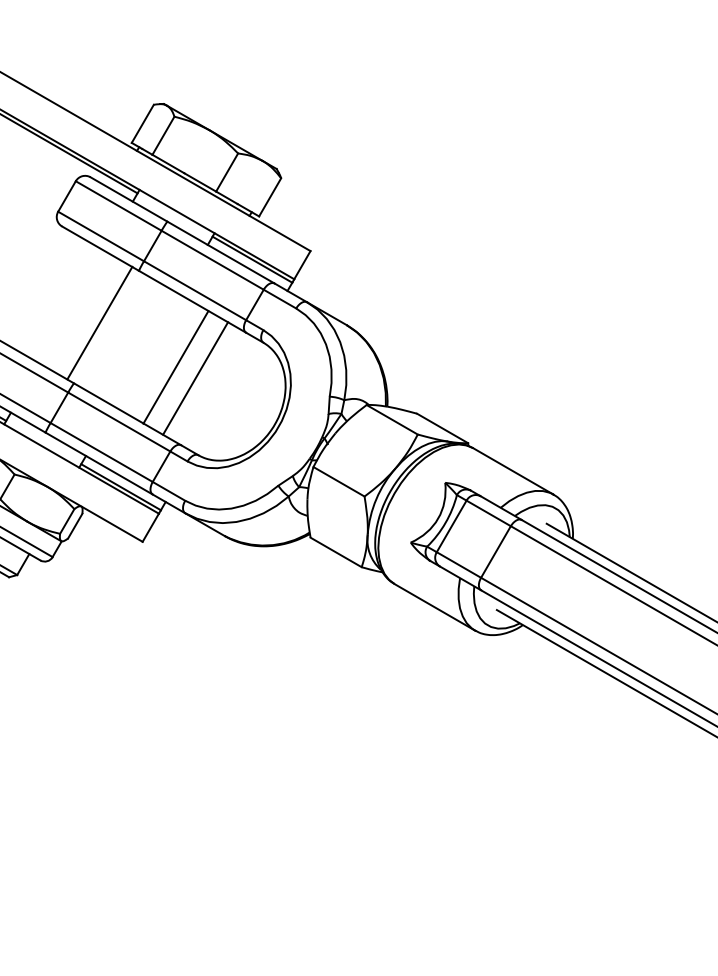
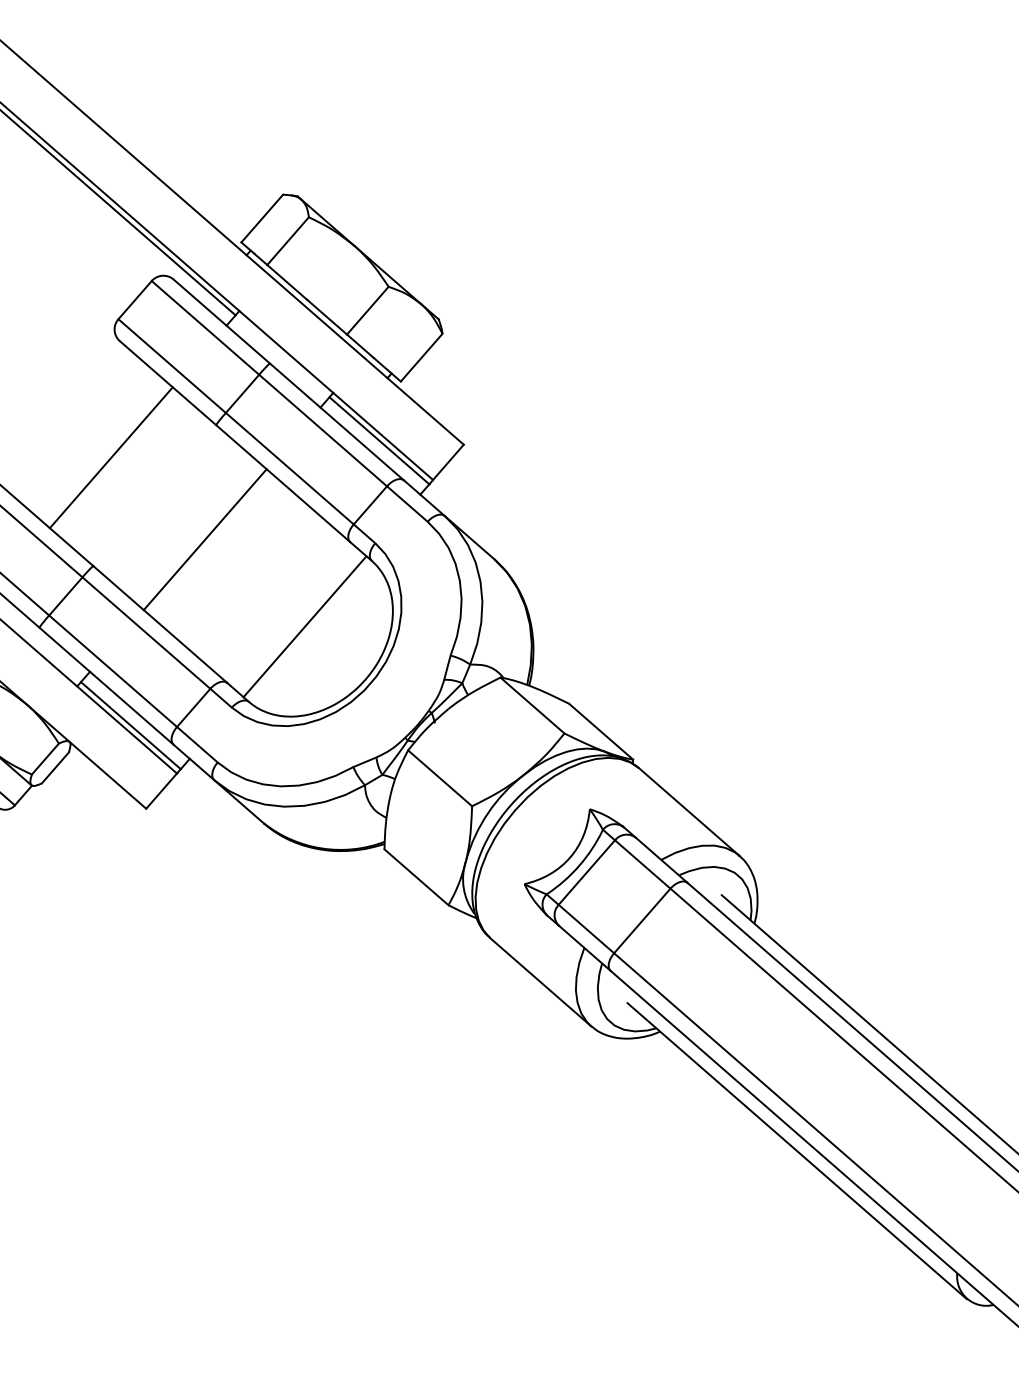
line: (99, 322) -> (110, 456), moved
line: (175, 367) -> (204, 539), moved
line: (195, 378) -> (304, 626), moved

